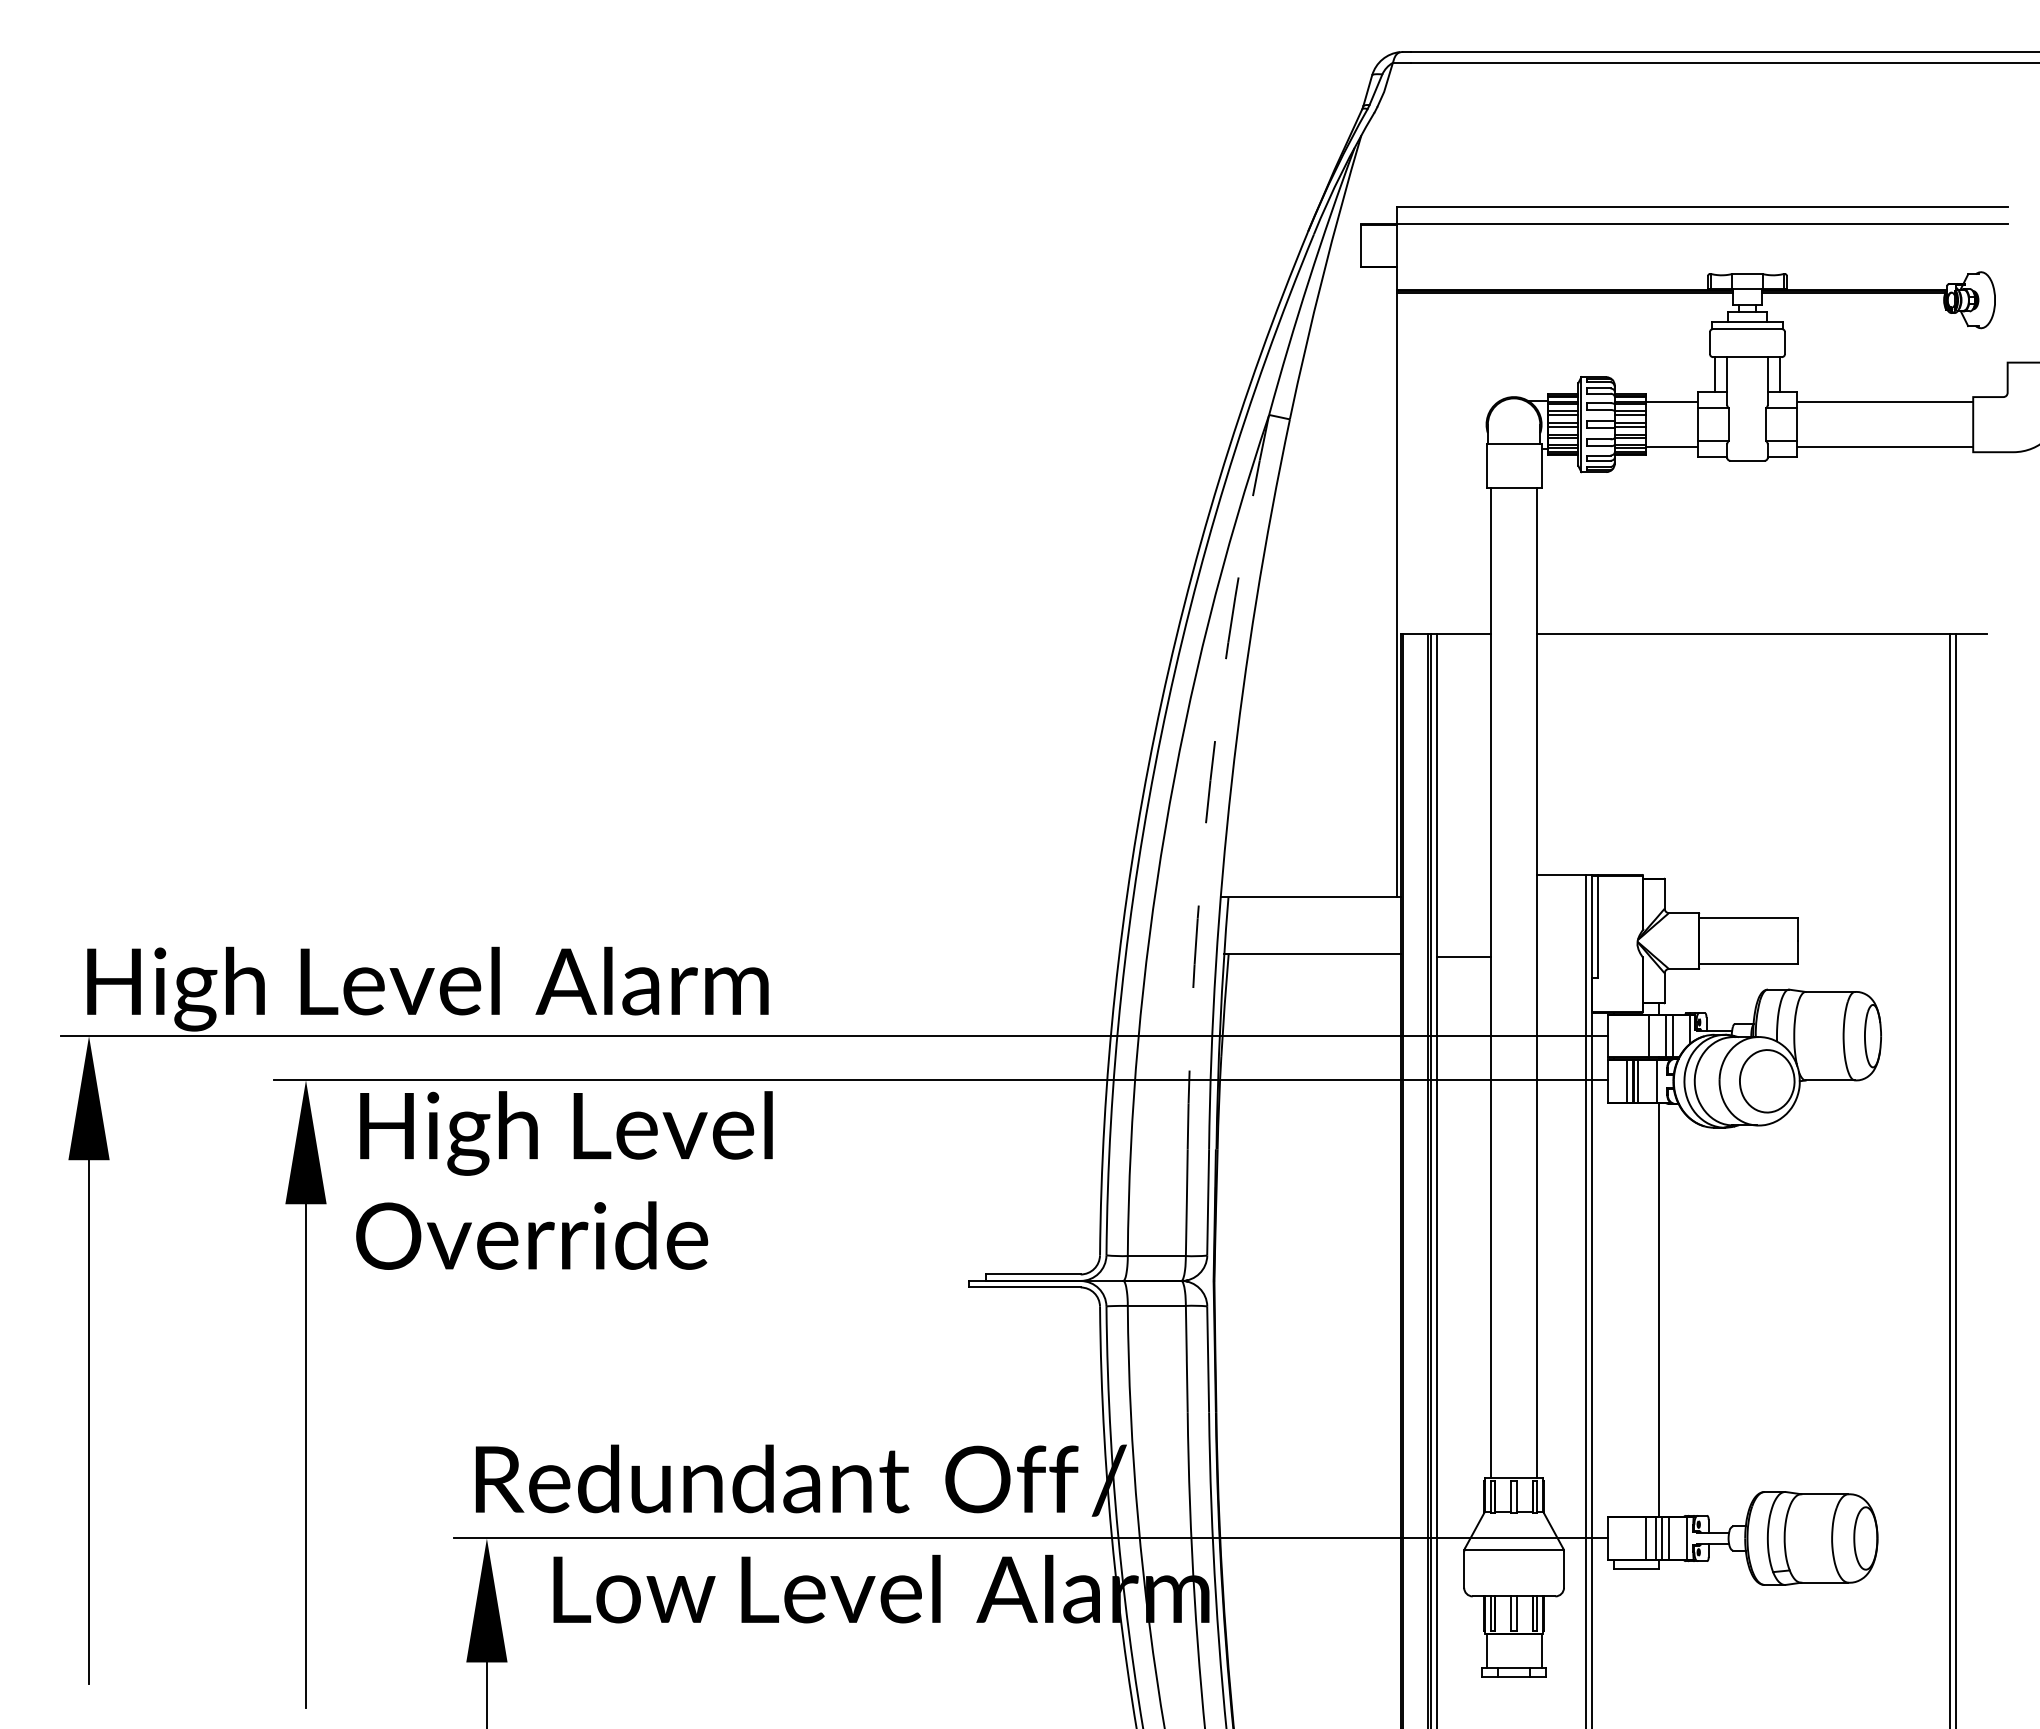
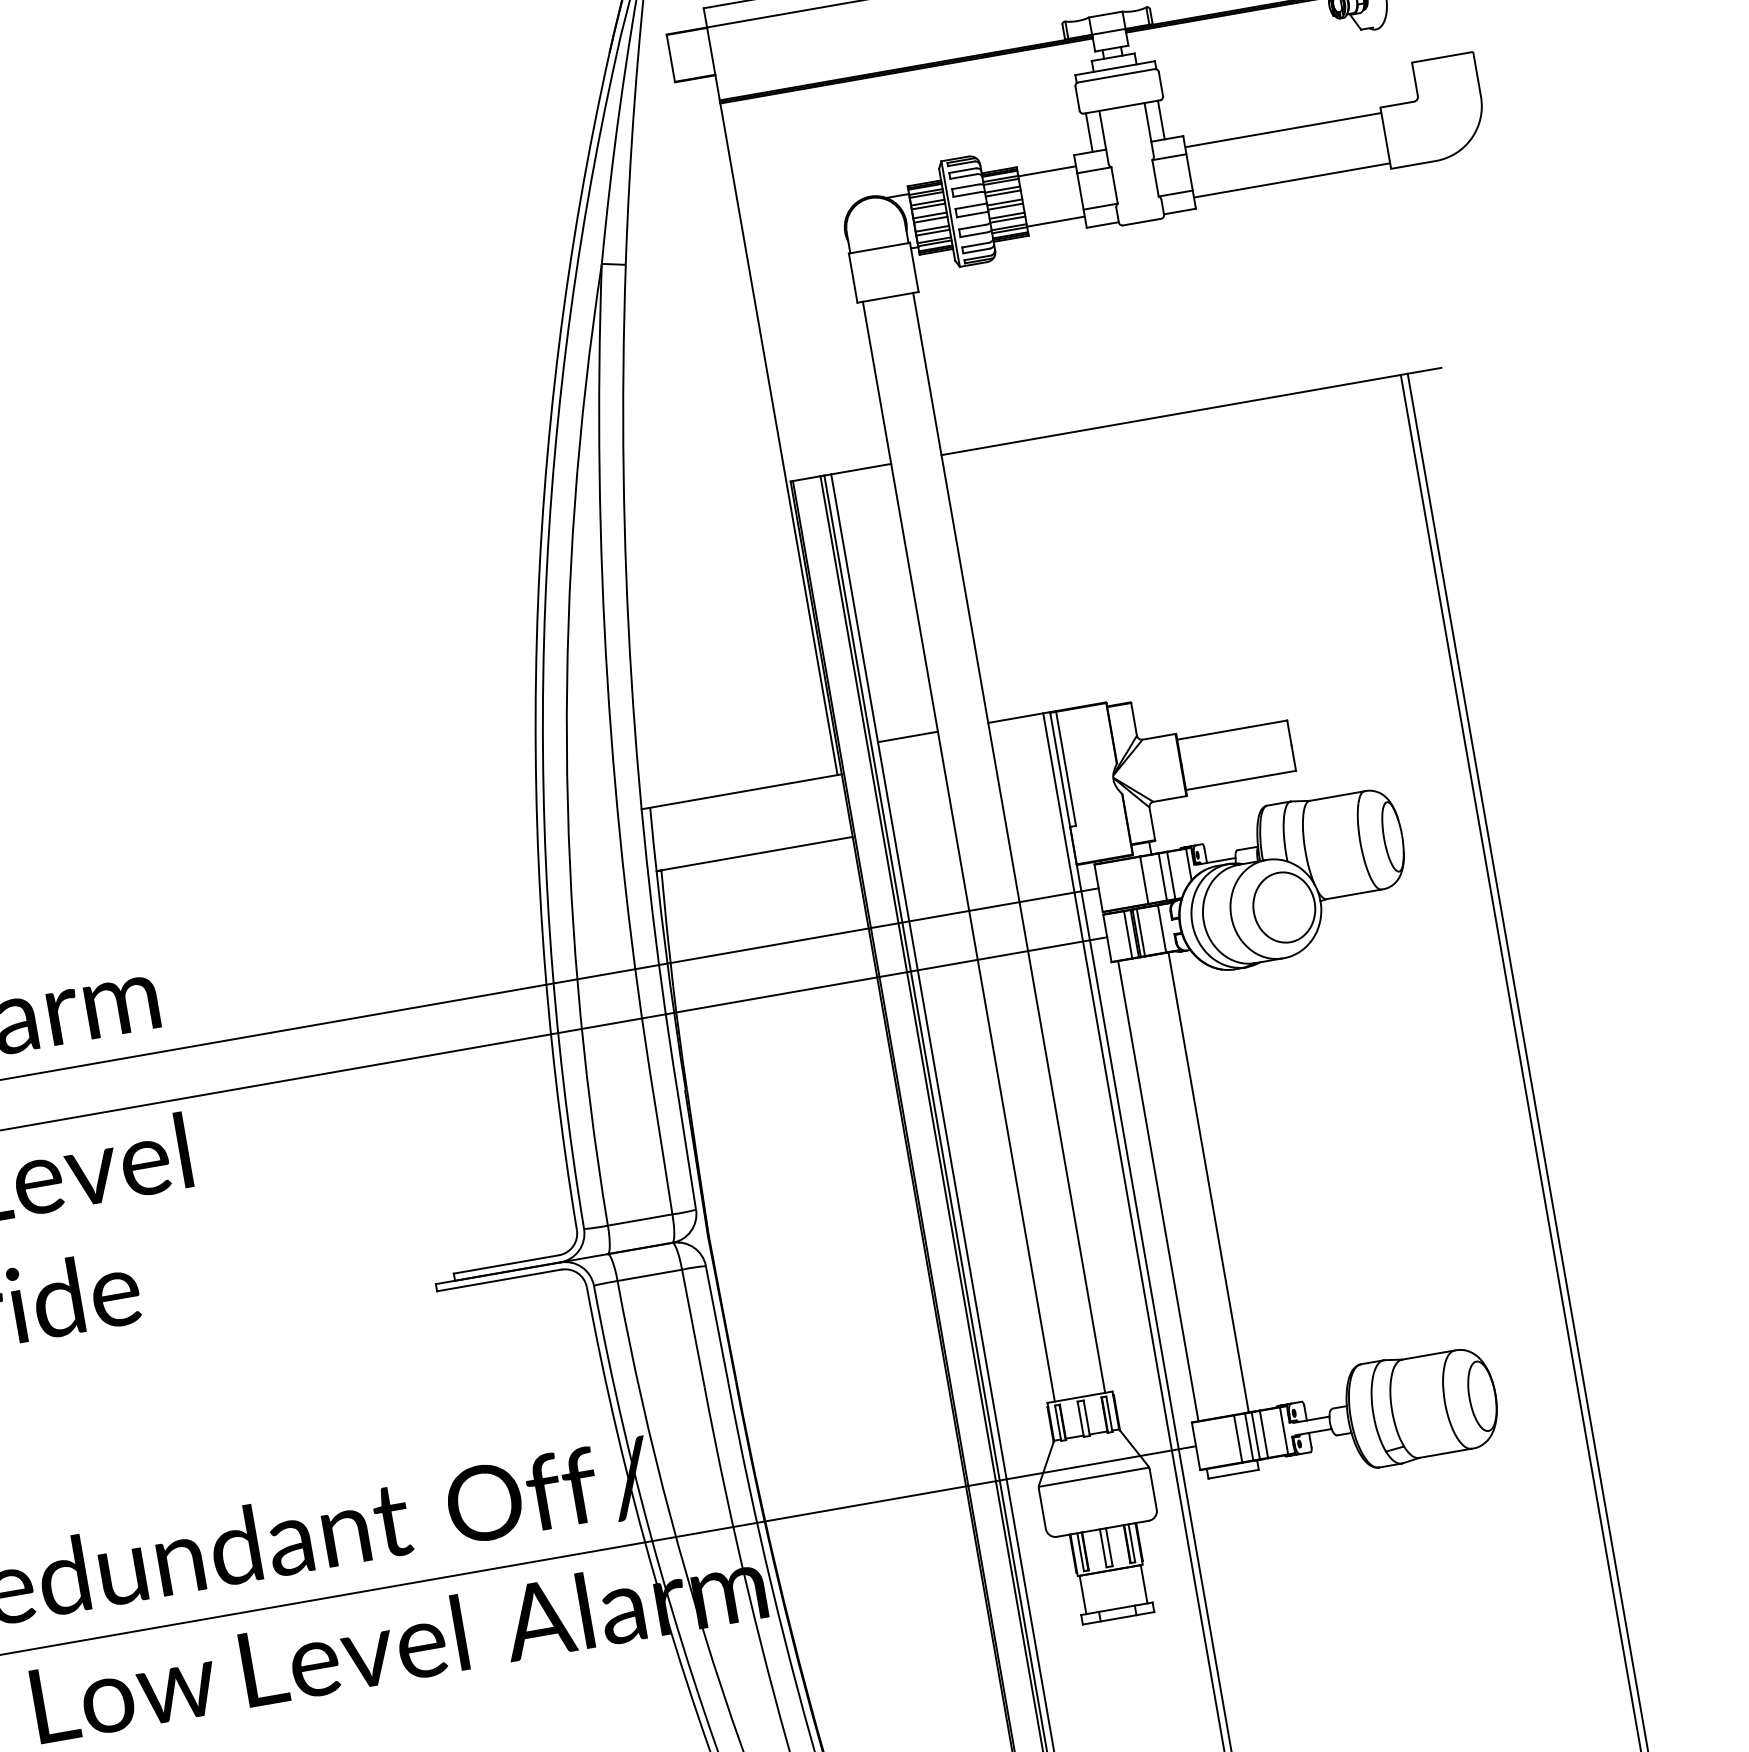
arc: (1210, 780) -> (607, 681), dashed -> solid
line: (1464, 956) -> (907, 736), moved
line: (1613, 1309) -> (1157, 1190), added

